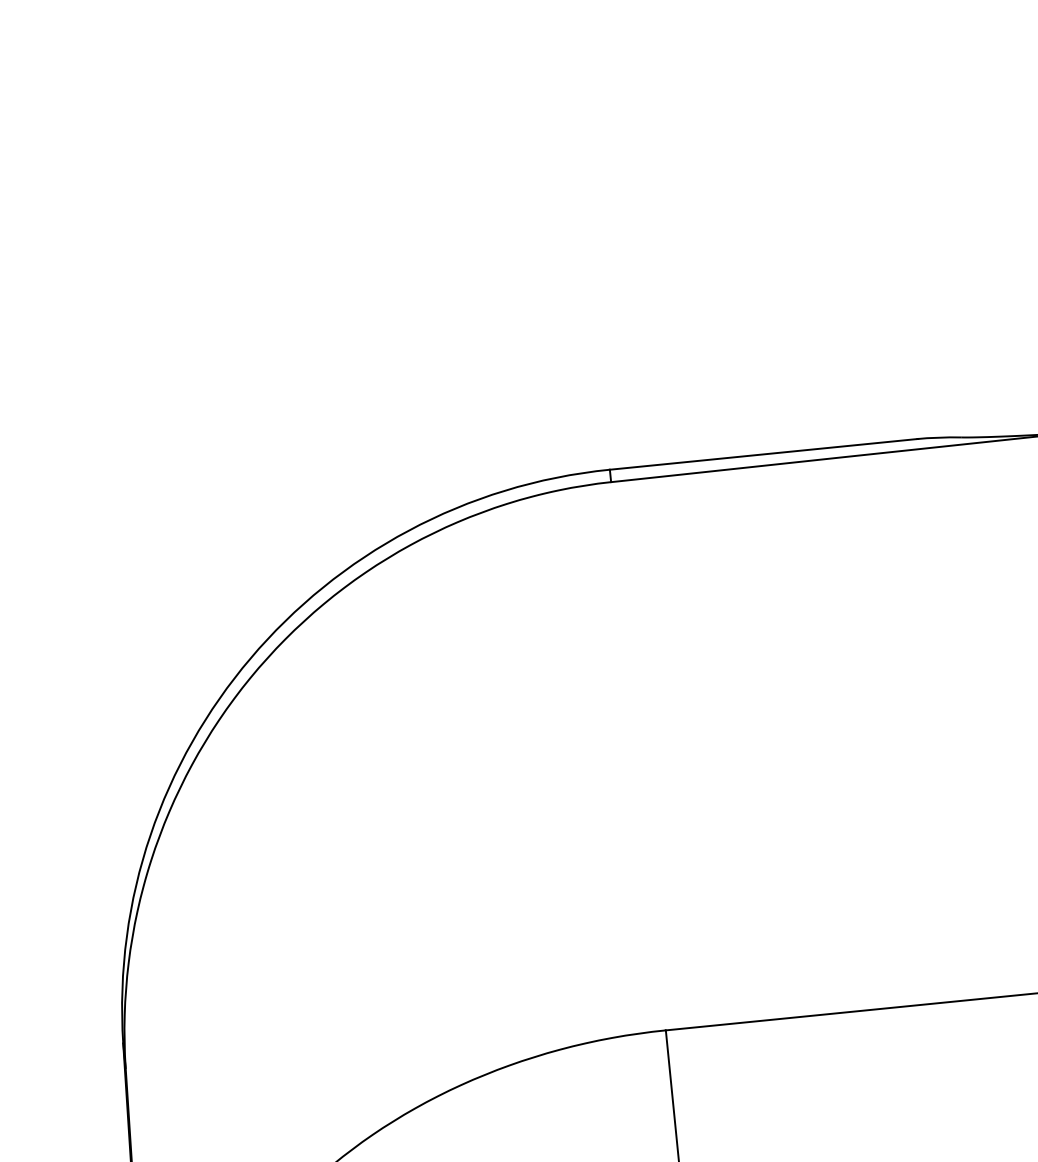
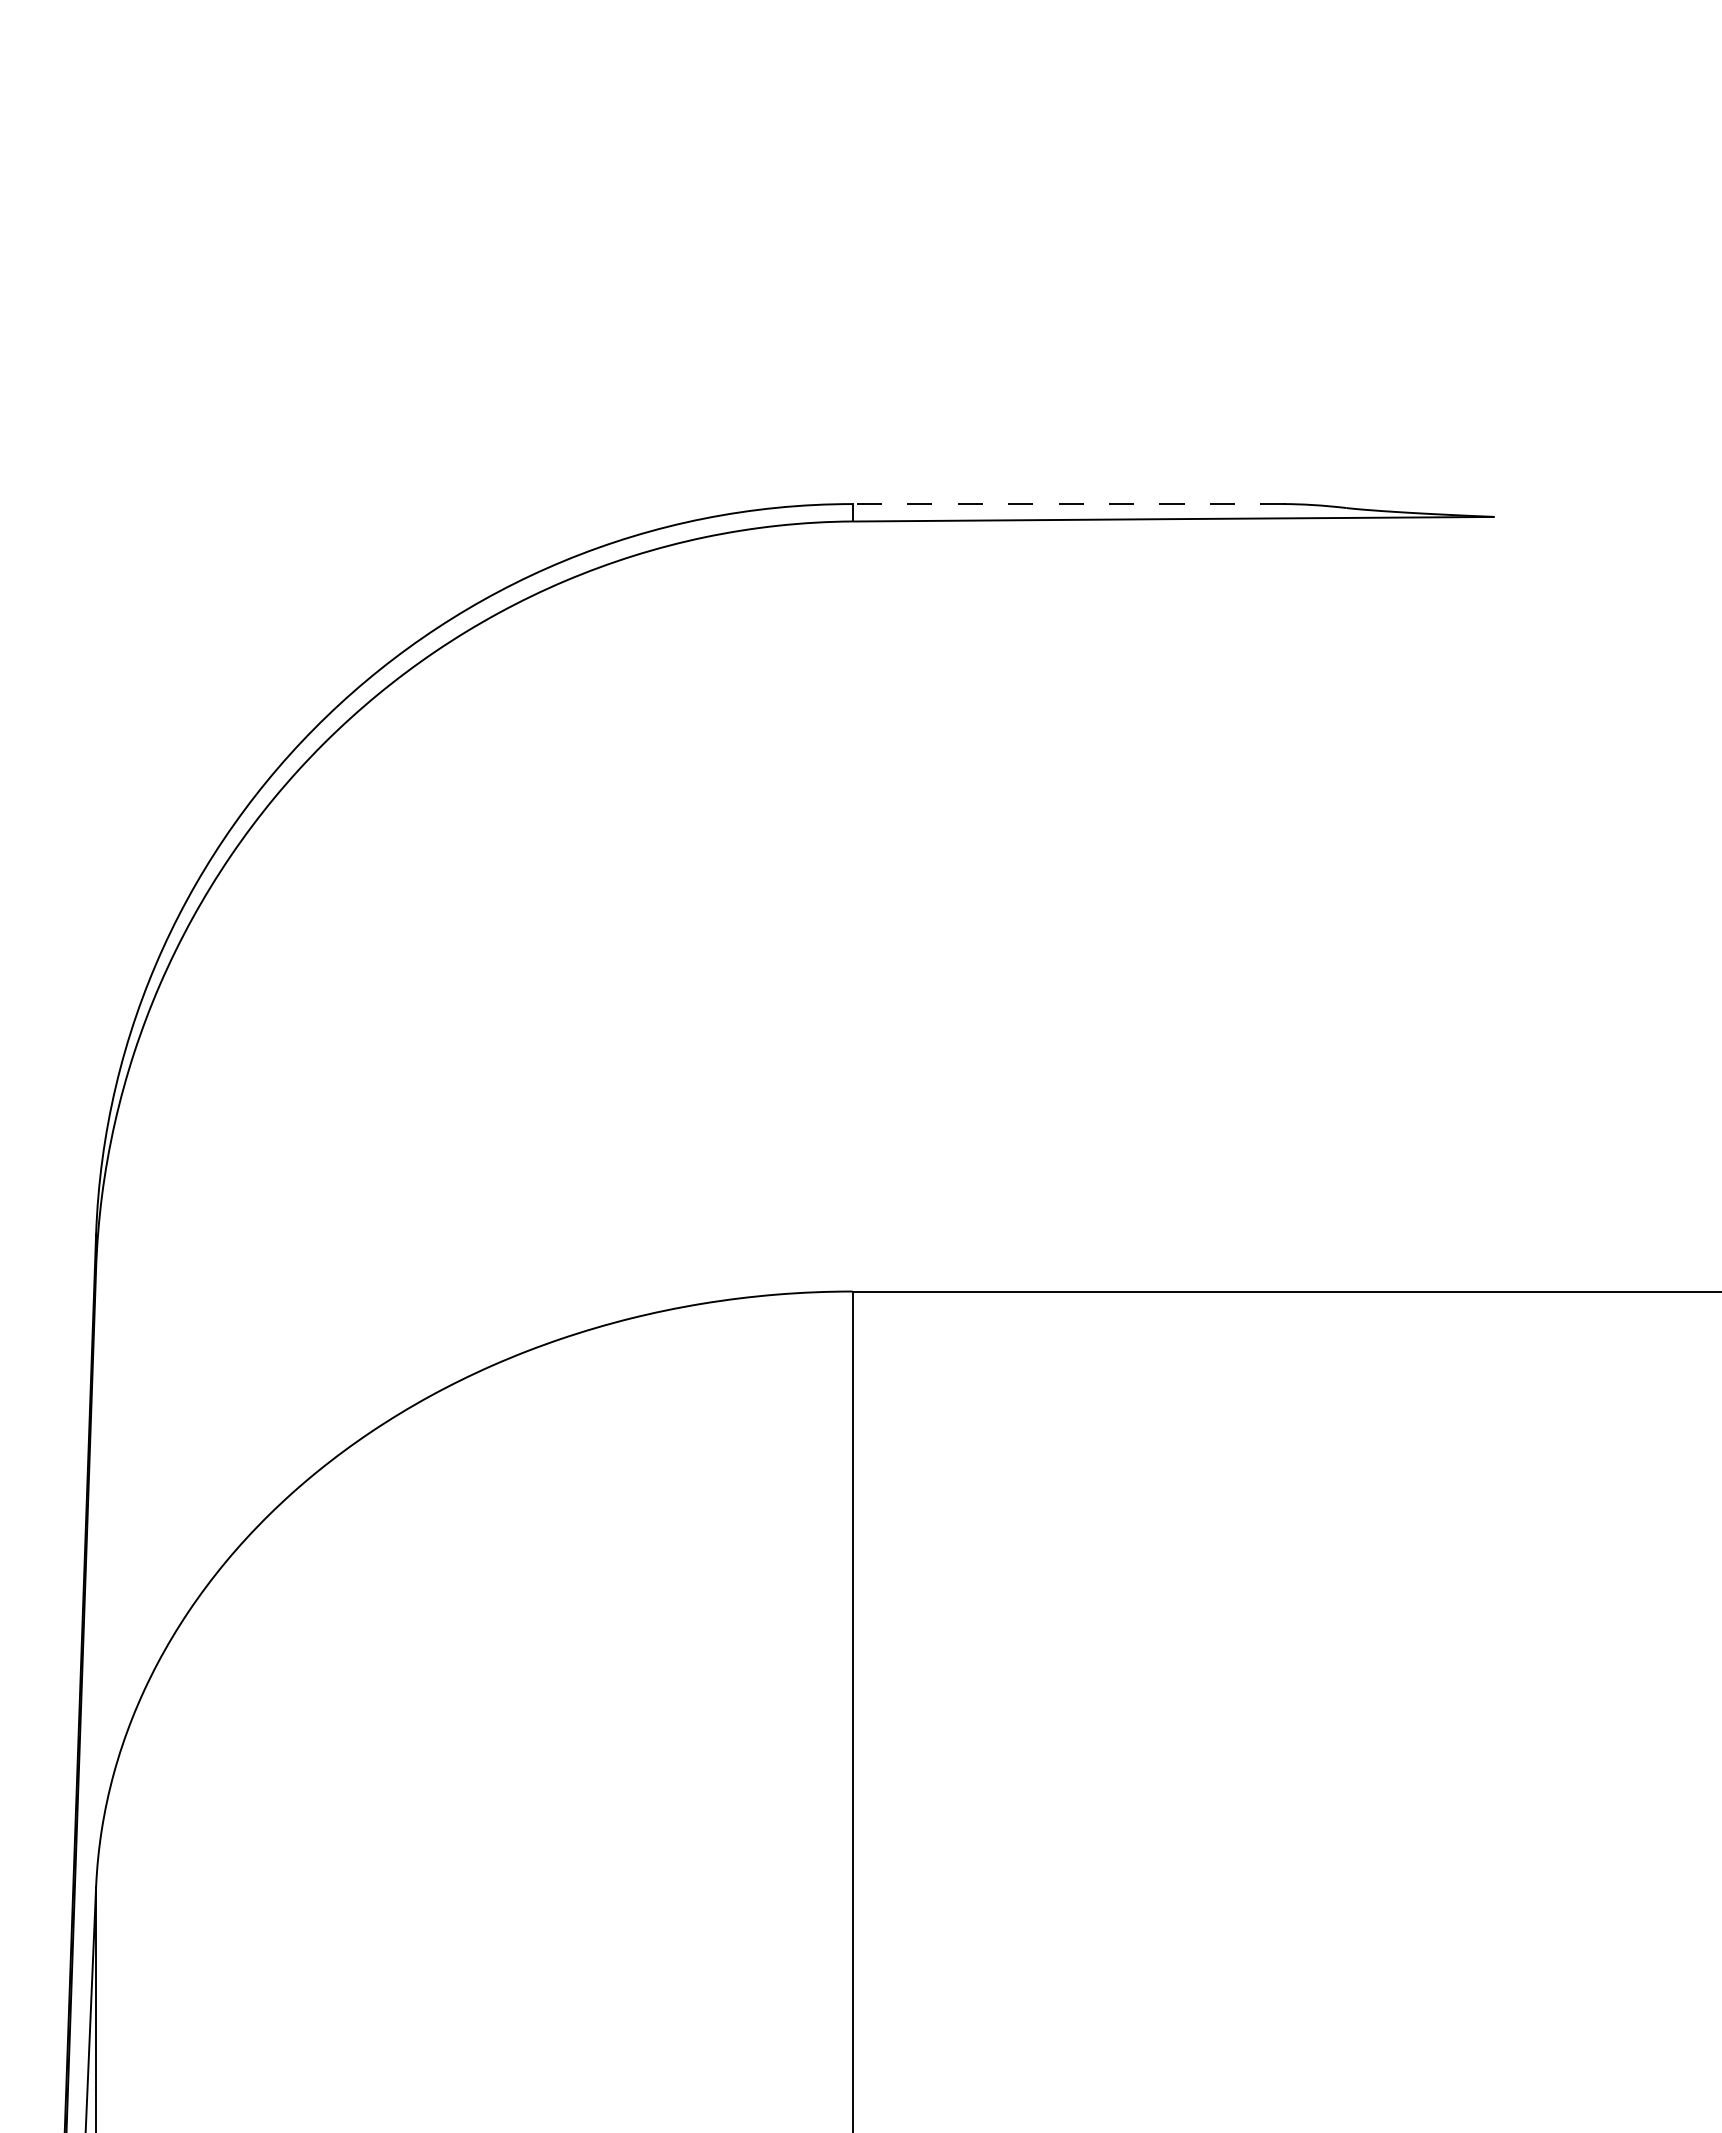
line: (764, 454) -> (1069, 504), solid -> dashed

